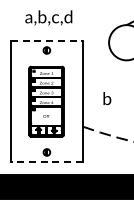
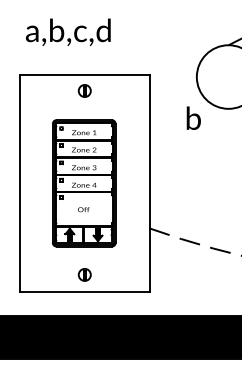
text: (48, 17) -> (67, 31), moved
line: (46, 41) -> (84, 74), dashed -> solid
text: (107, 98) -> (194, 118), moved
line: (46, 161) -> (84, 291), dashed -> solid

